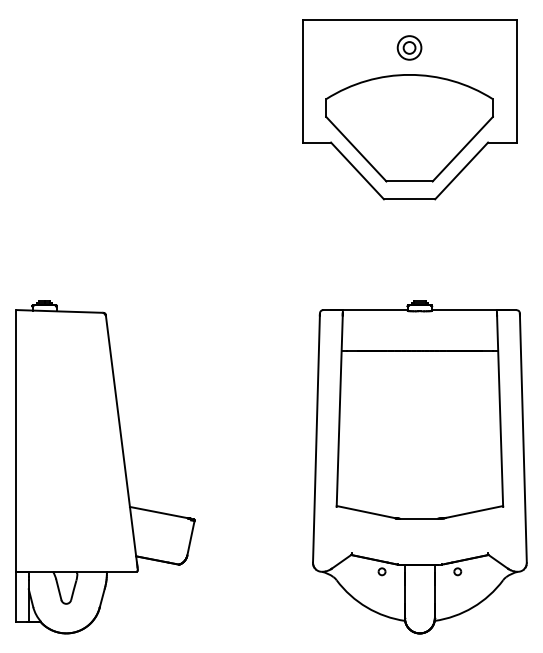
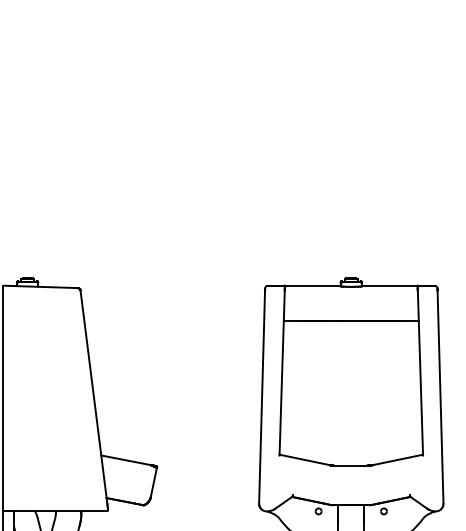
part: (409, 109) -> (342, 112), removed

